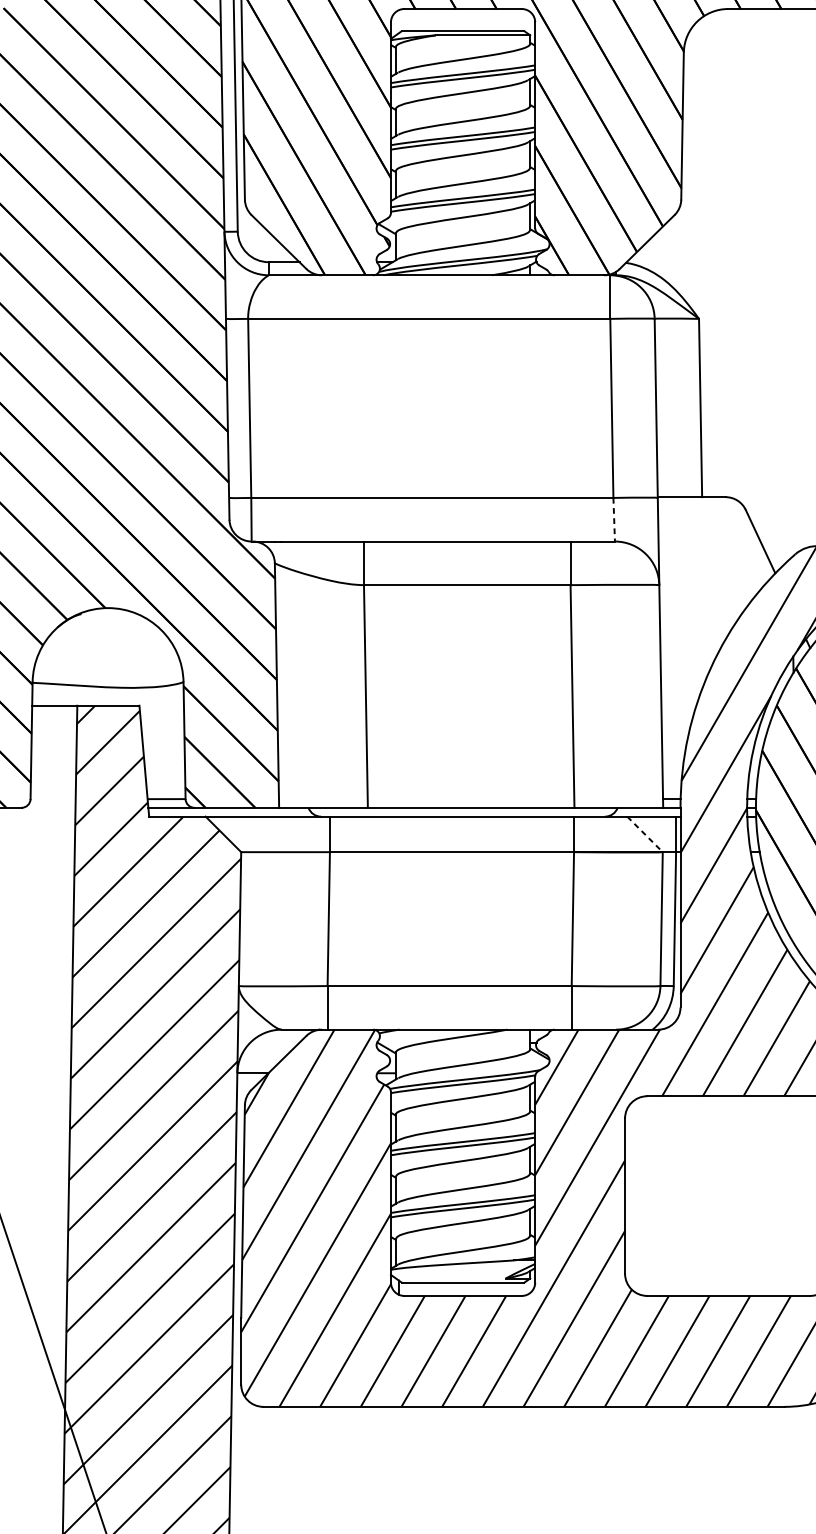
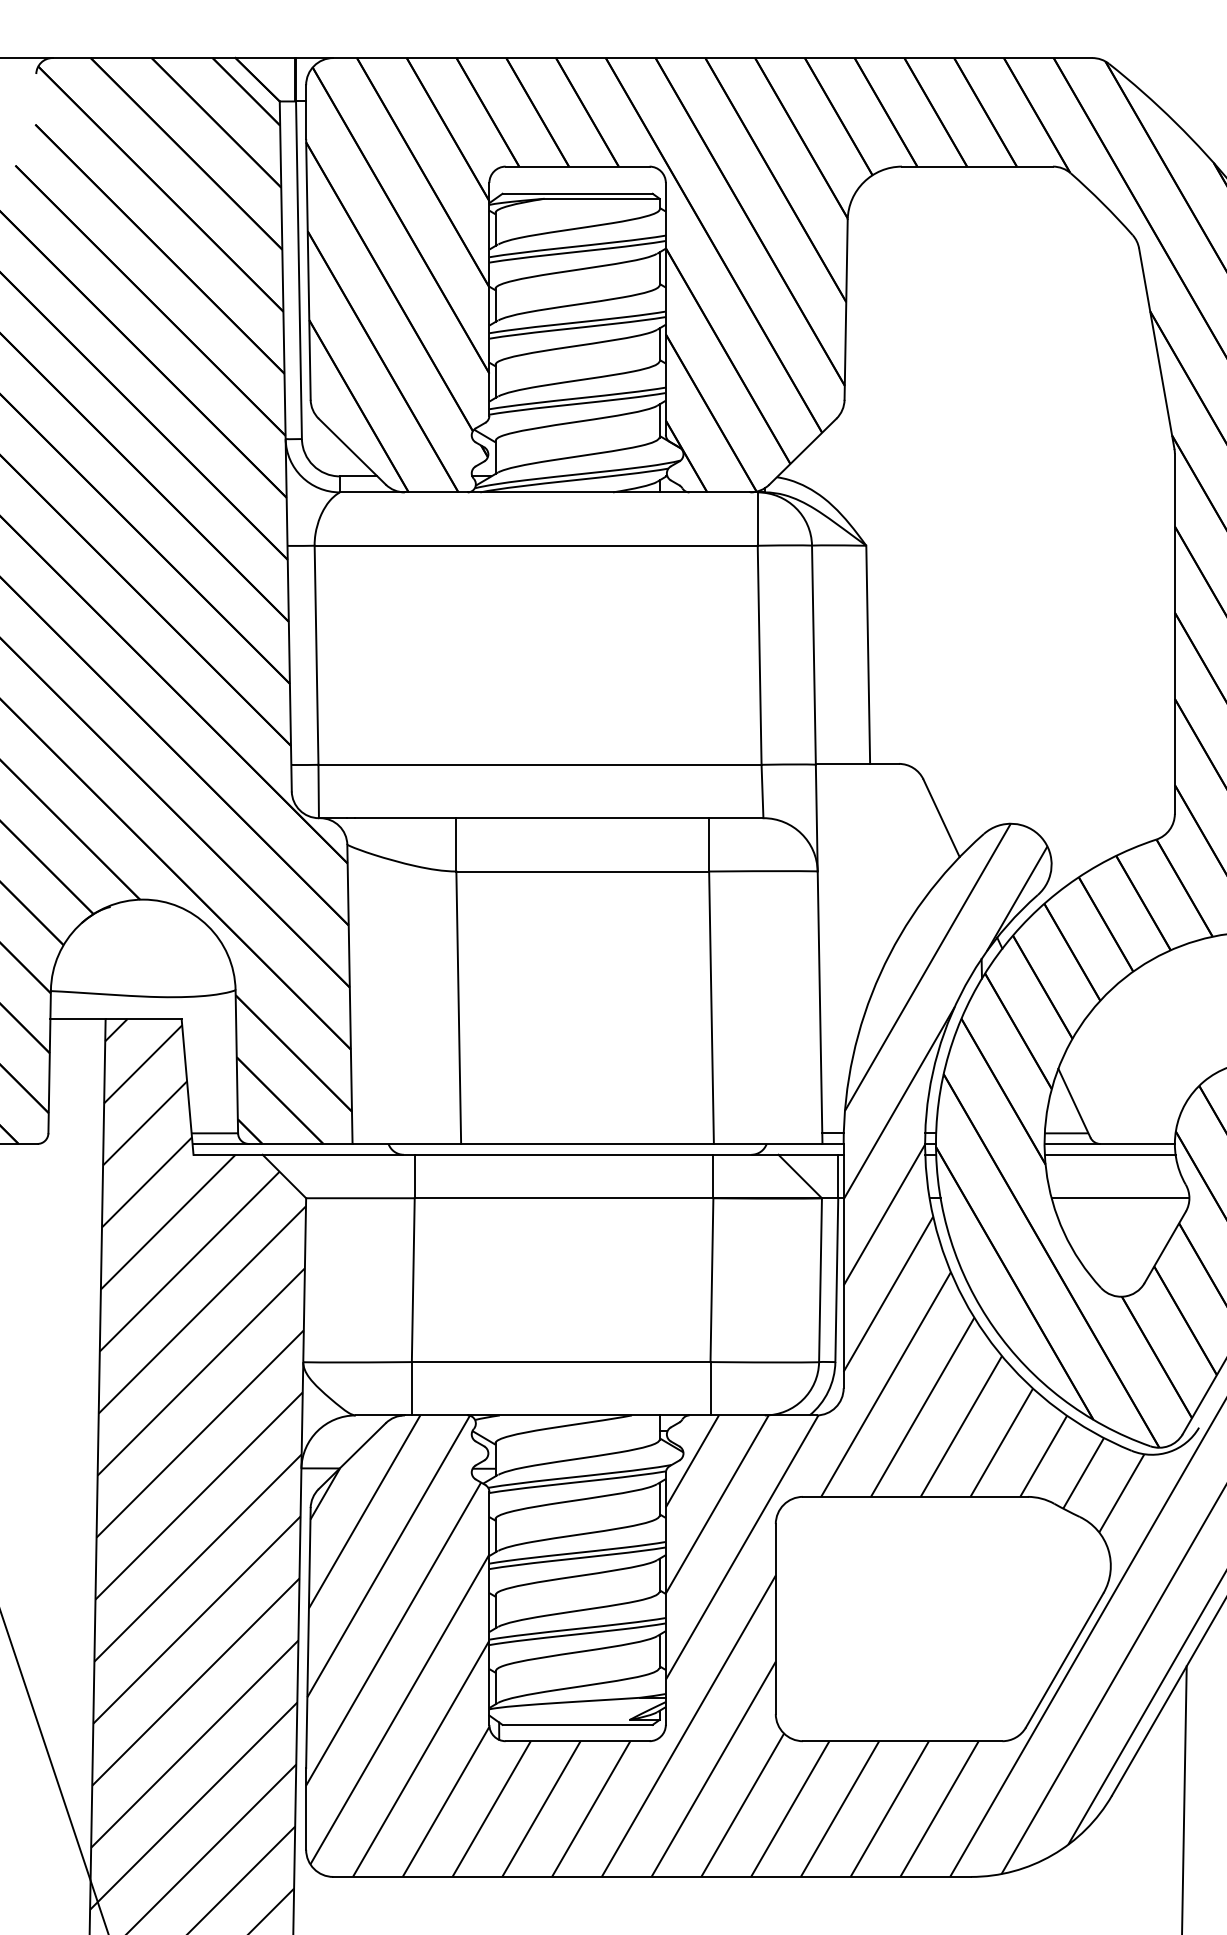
line: (614, 519) -> (762, 791), dashed -> solid
line: (645, 834) -> (800, 1176), dashed -> solid

